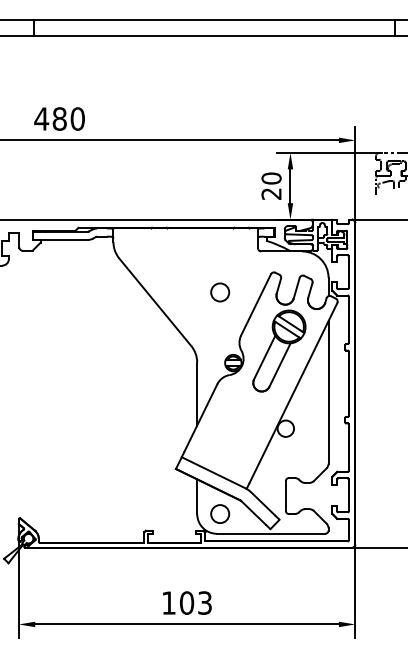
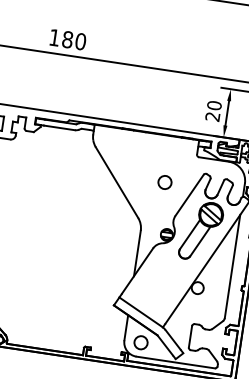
text: (41, 118) -> (54, 37), 480 -> 180

